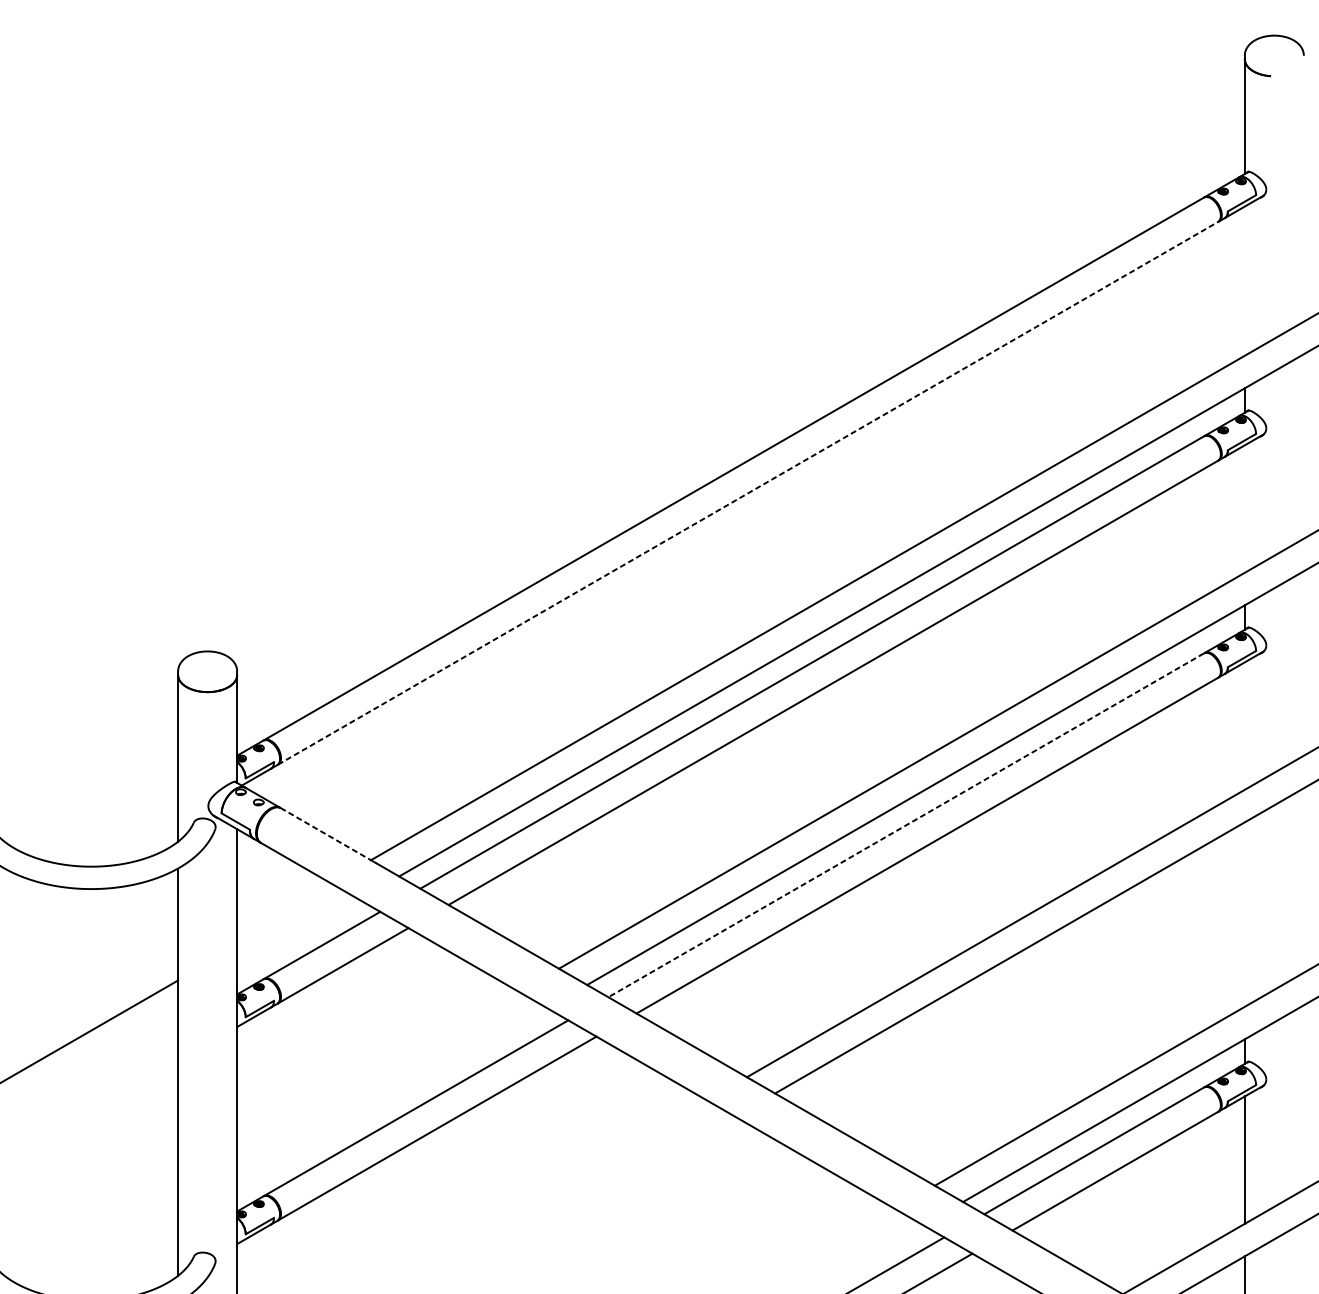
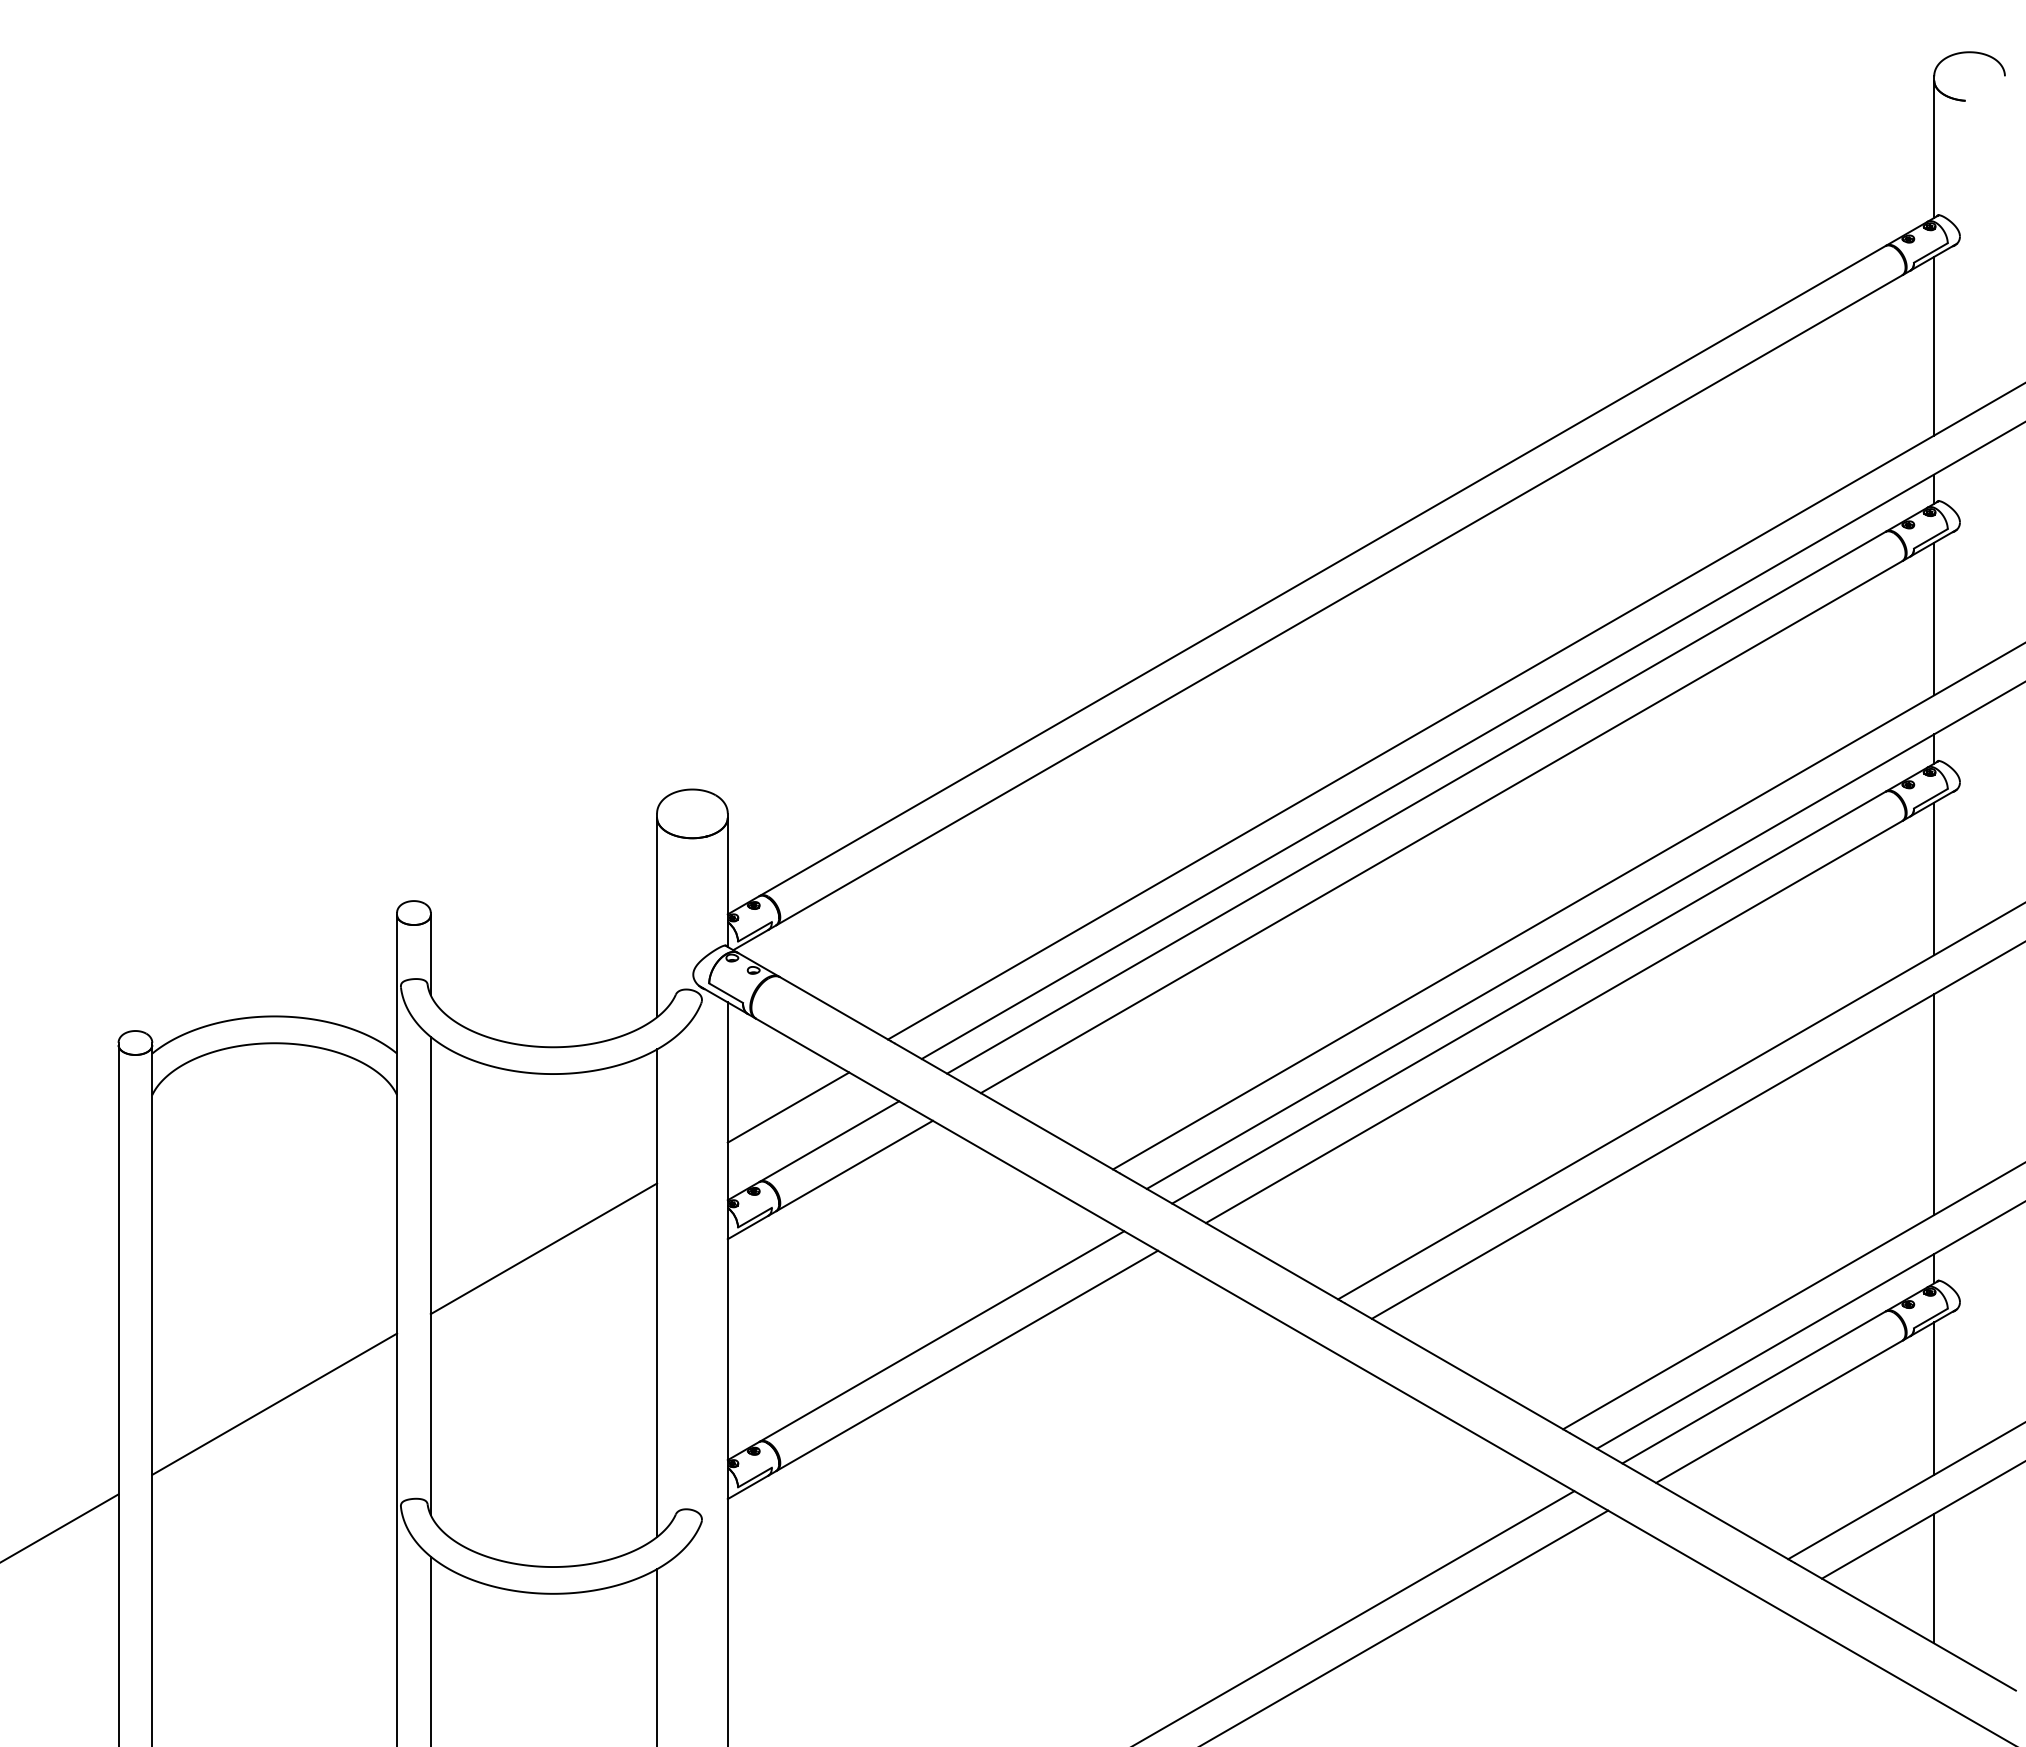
line: (1245, 280) -> (1934, 345), added
line: (748, 493) -> (1339, 600), dashed -> solid
line: (1245, 508) -> (1934, 618), added
line: (1245, 725) -> (1934, 878), added
line: (905, 825) -> (1528, 997), dashed -> solid
line: (327, 835) -> (835, 1009), dashed -> solid
line: (1245, 914) -> (1934, 1104), added
line: (287, 917) -> (788, 1107), added

